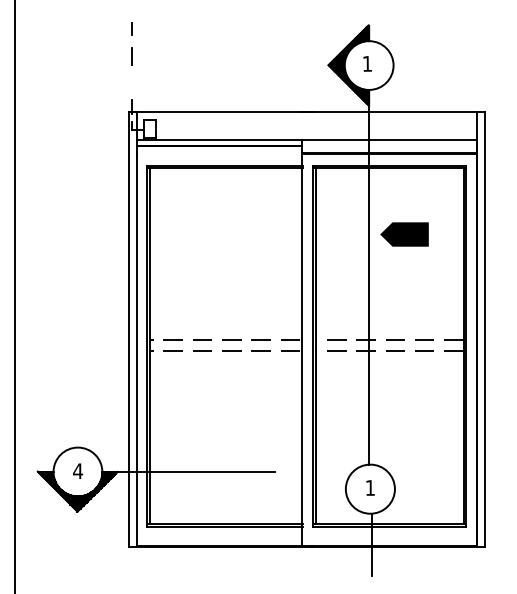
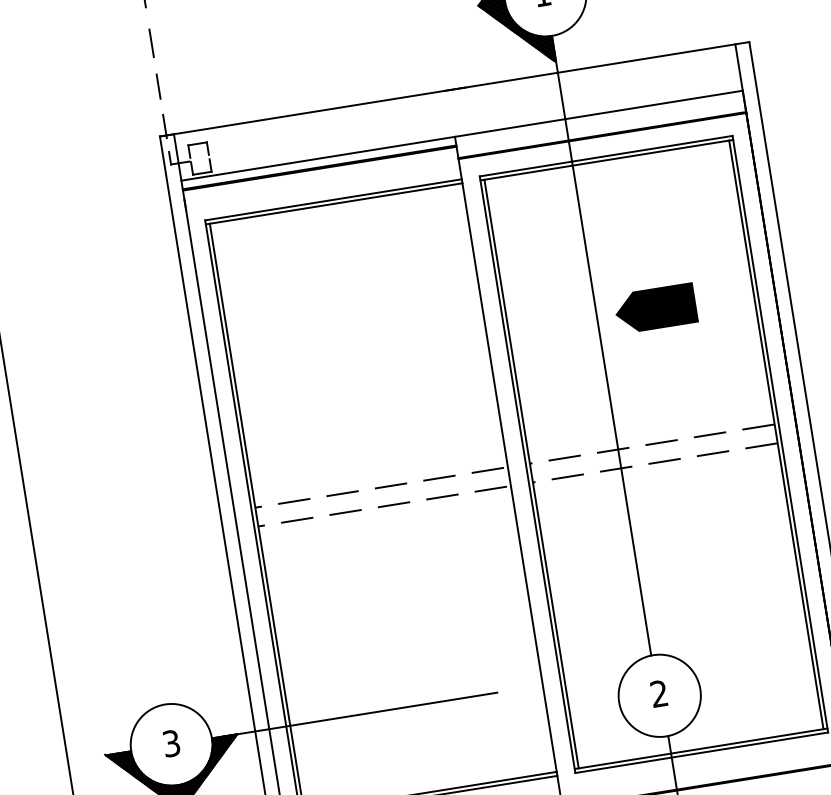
line: (131, 82) -> (156, 86), added
line: (404, 234) -> (655, 308), moved
text: (78, 471) -> (172, 743), 4 -> 3
text: (369, 487) -> (657, 693), 1 -> 2

